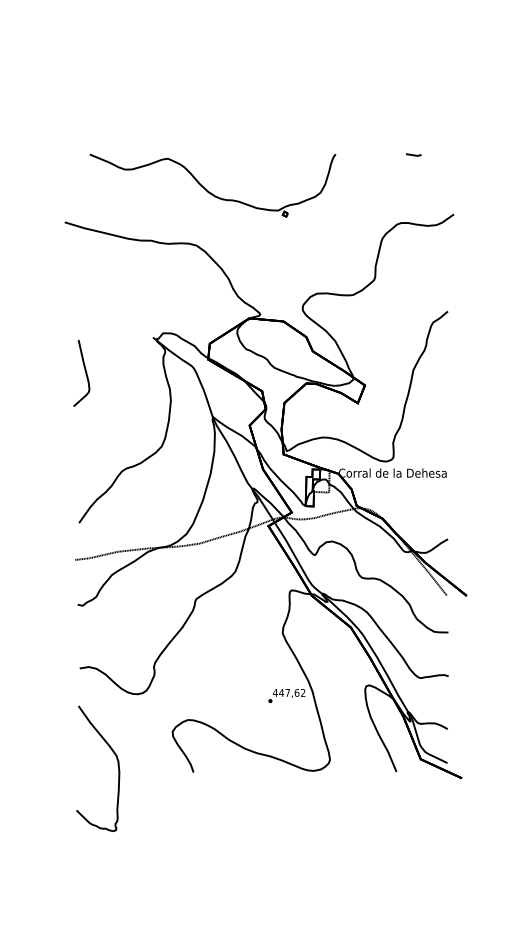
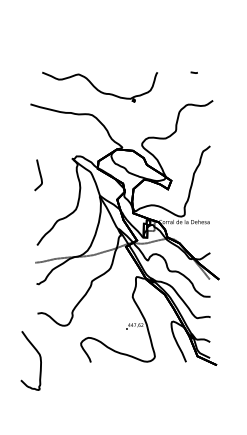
curve: (115, 763) -> (39, 358), moved

